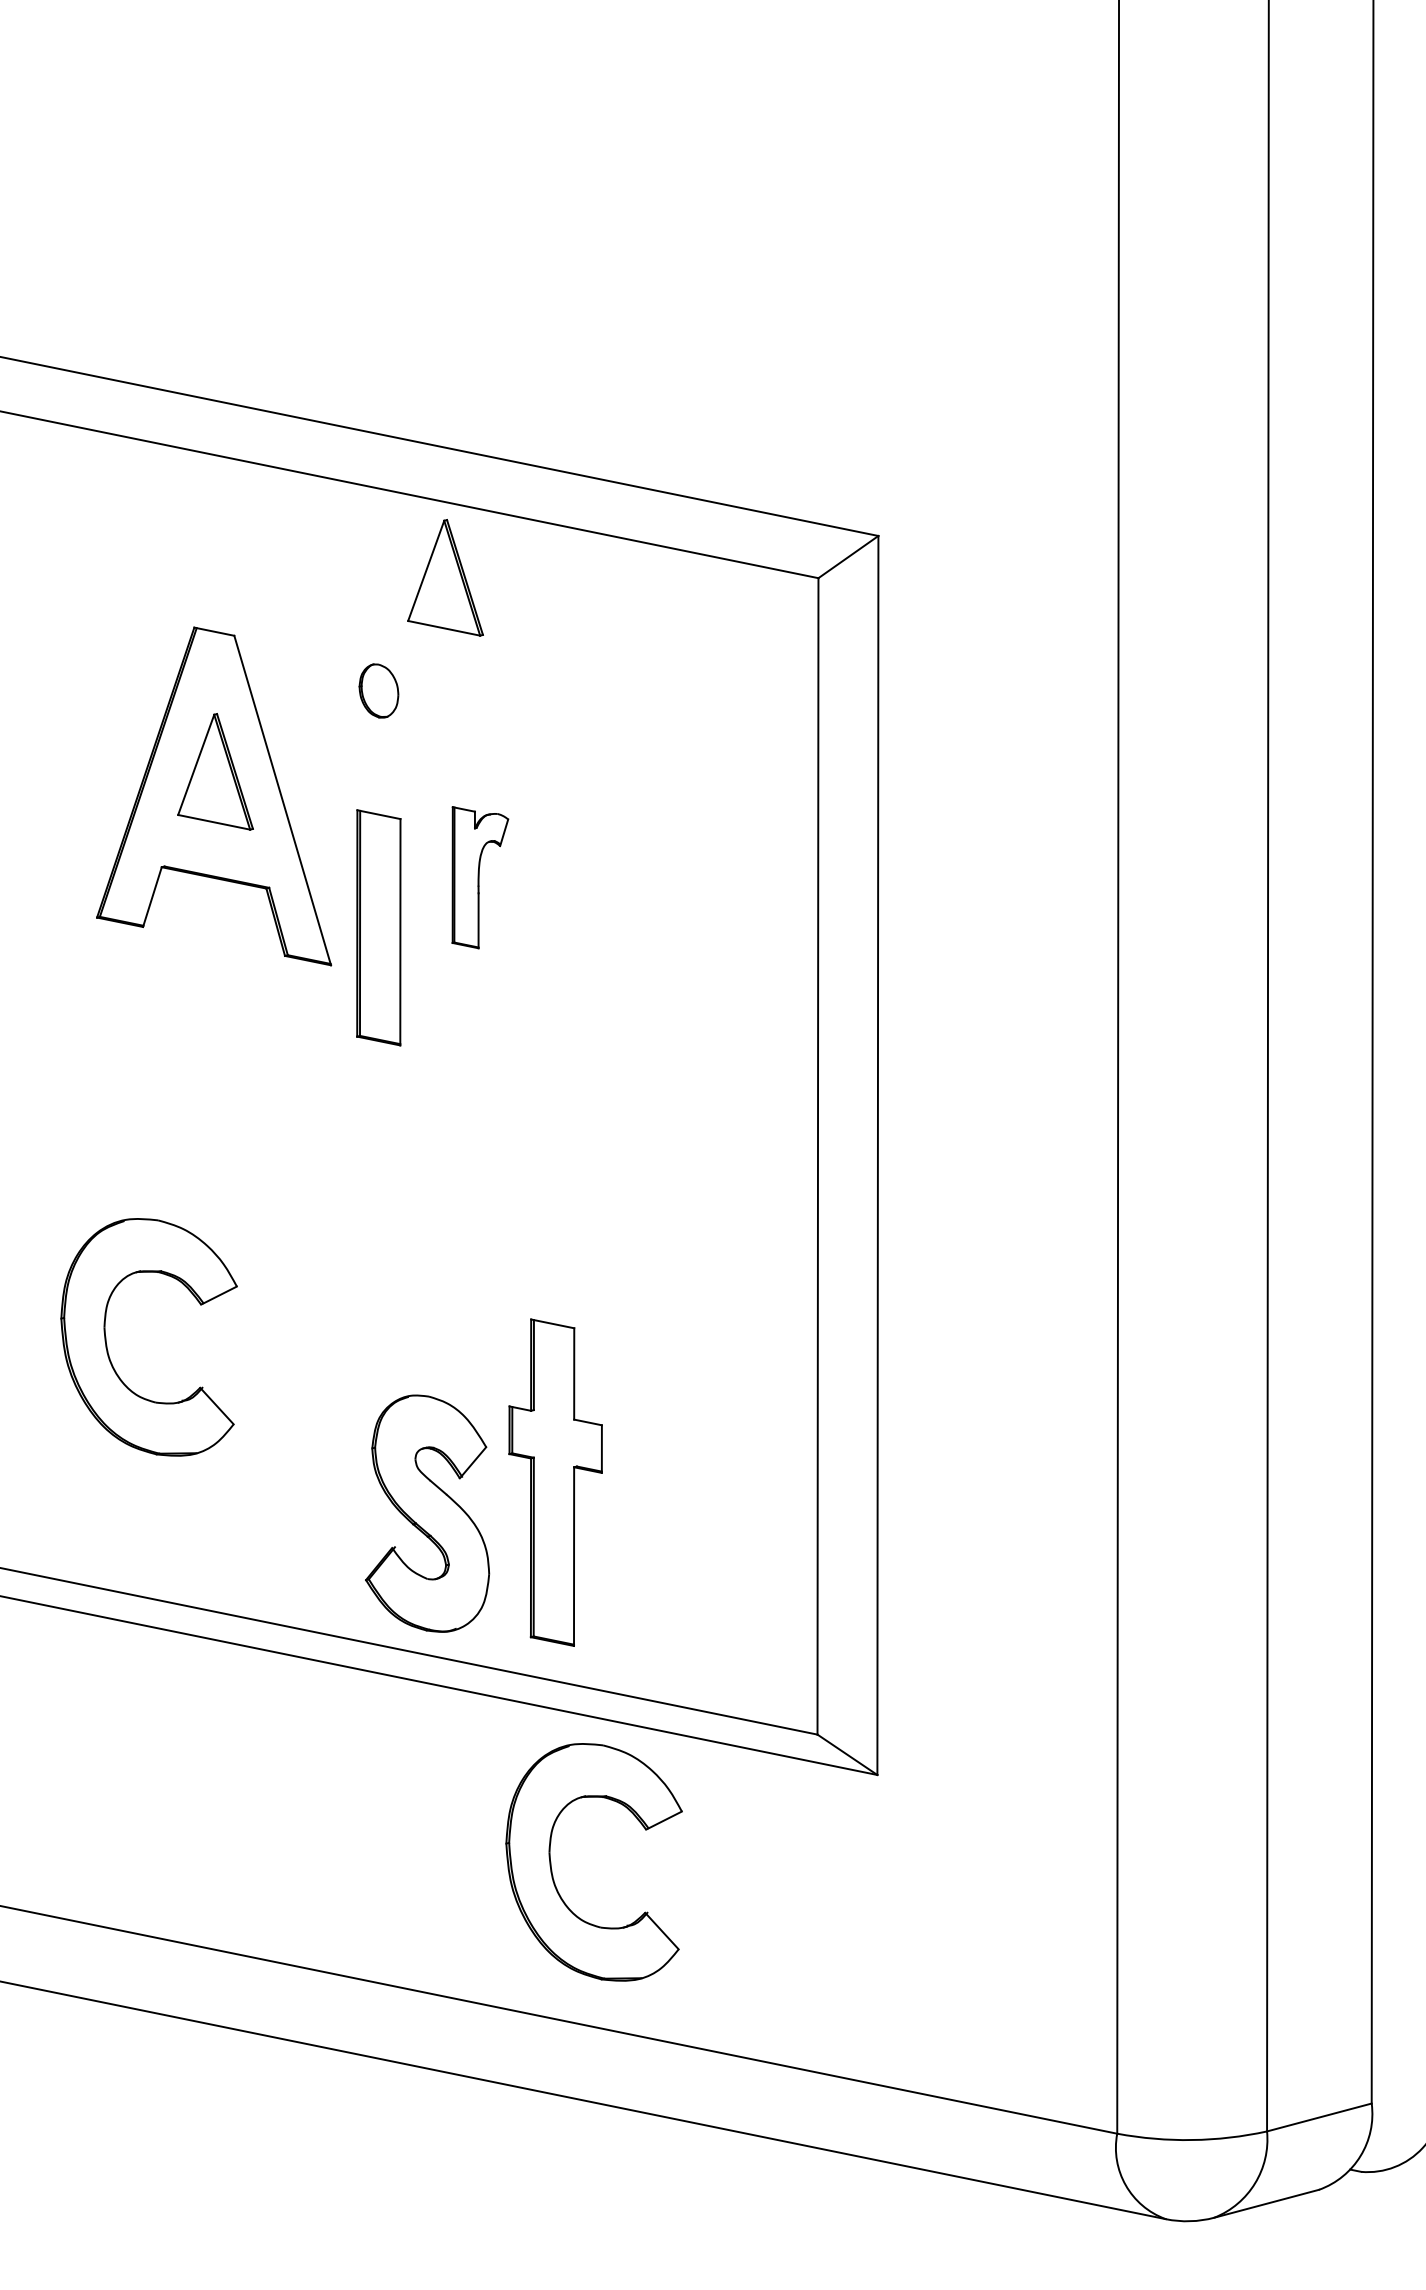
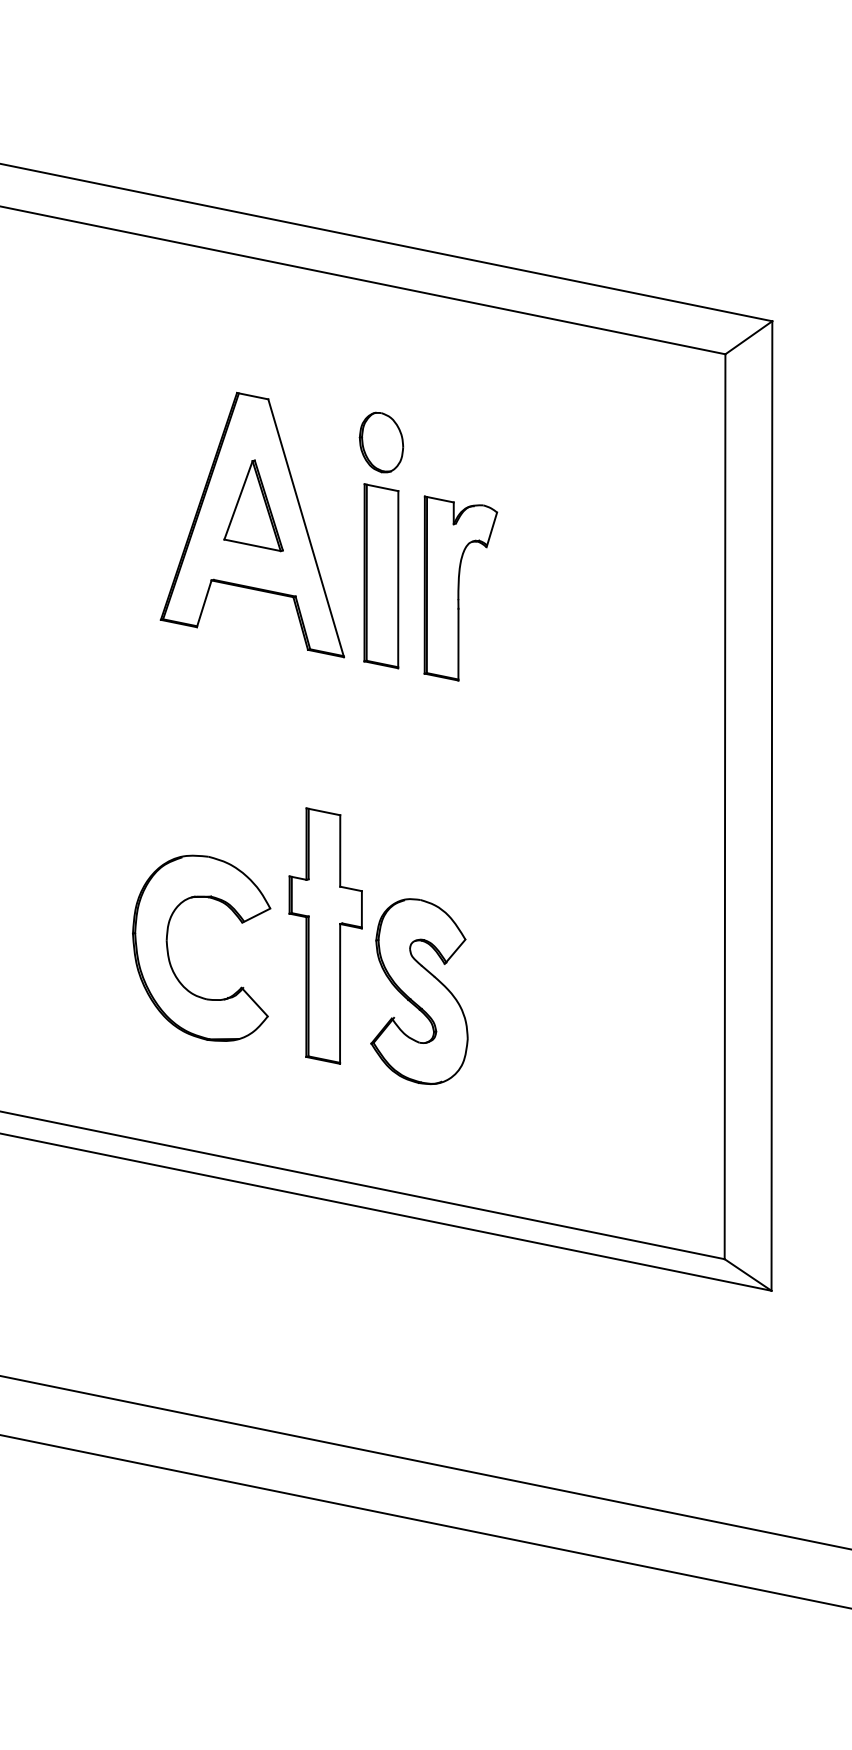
part: (445, 577) -> (433, 353), removed
part: (378, 690) -> (381, 442), size x1.43
part: (480, 877) -> (460, 588), size x1.67
part: (378, 927) -> (381, 575), moved
part: (555, 1482) -> (325, 935), moved
part: (427, 1513) -> (419, 991), moved
part: (552, 1870) -> (517, 1365), removed

